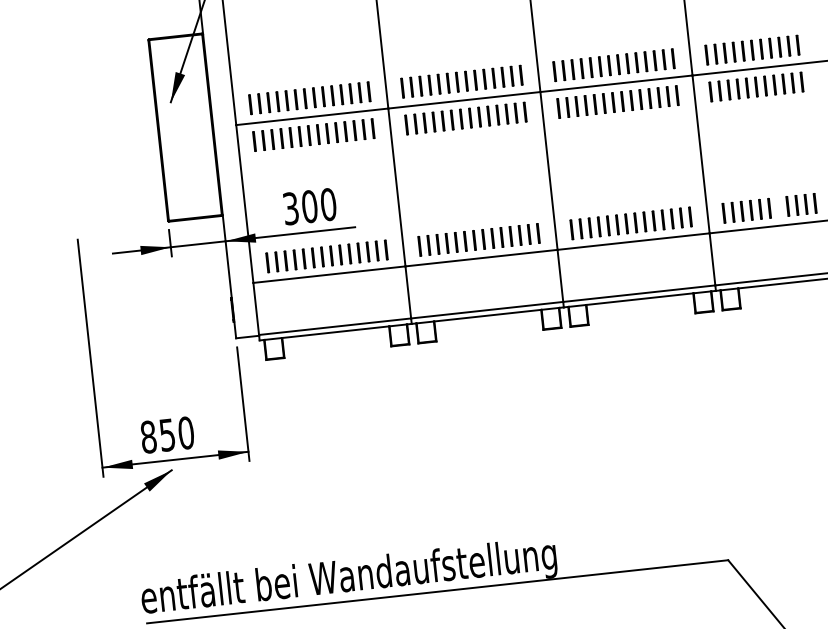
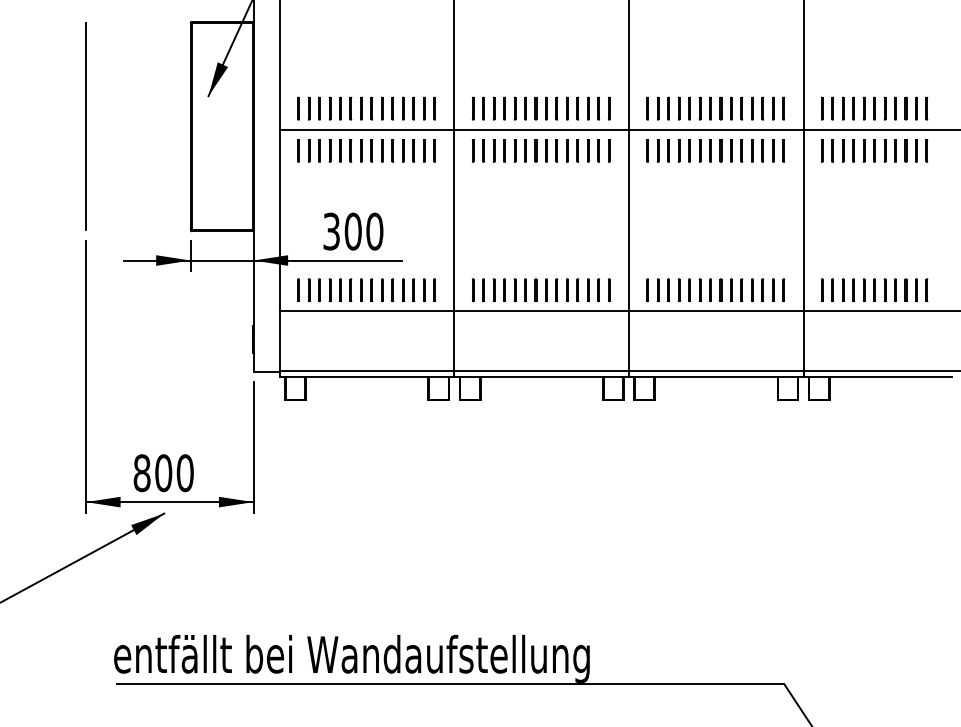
line: (67, 140) -> (86, 126), added
line: (778, 206) -> (884, 289), added
text: (167, 435) -> (163, 473), 850 -> 800

